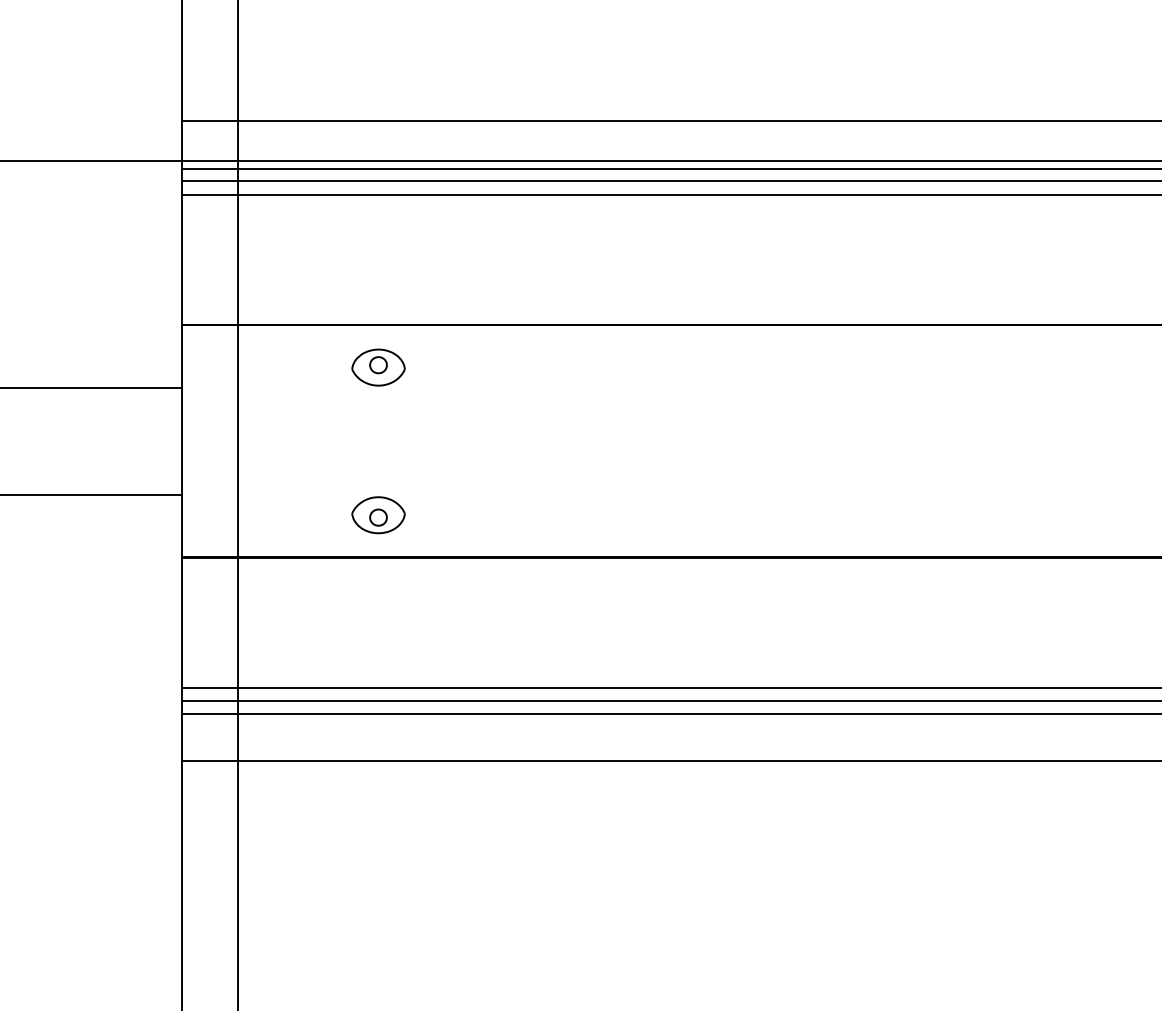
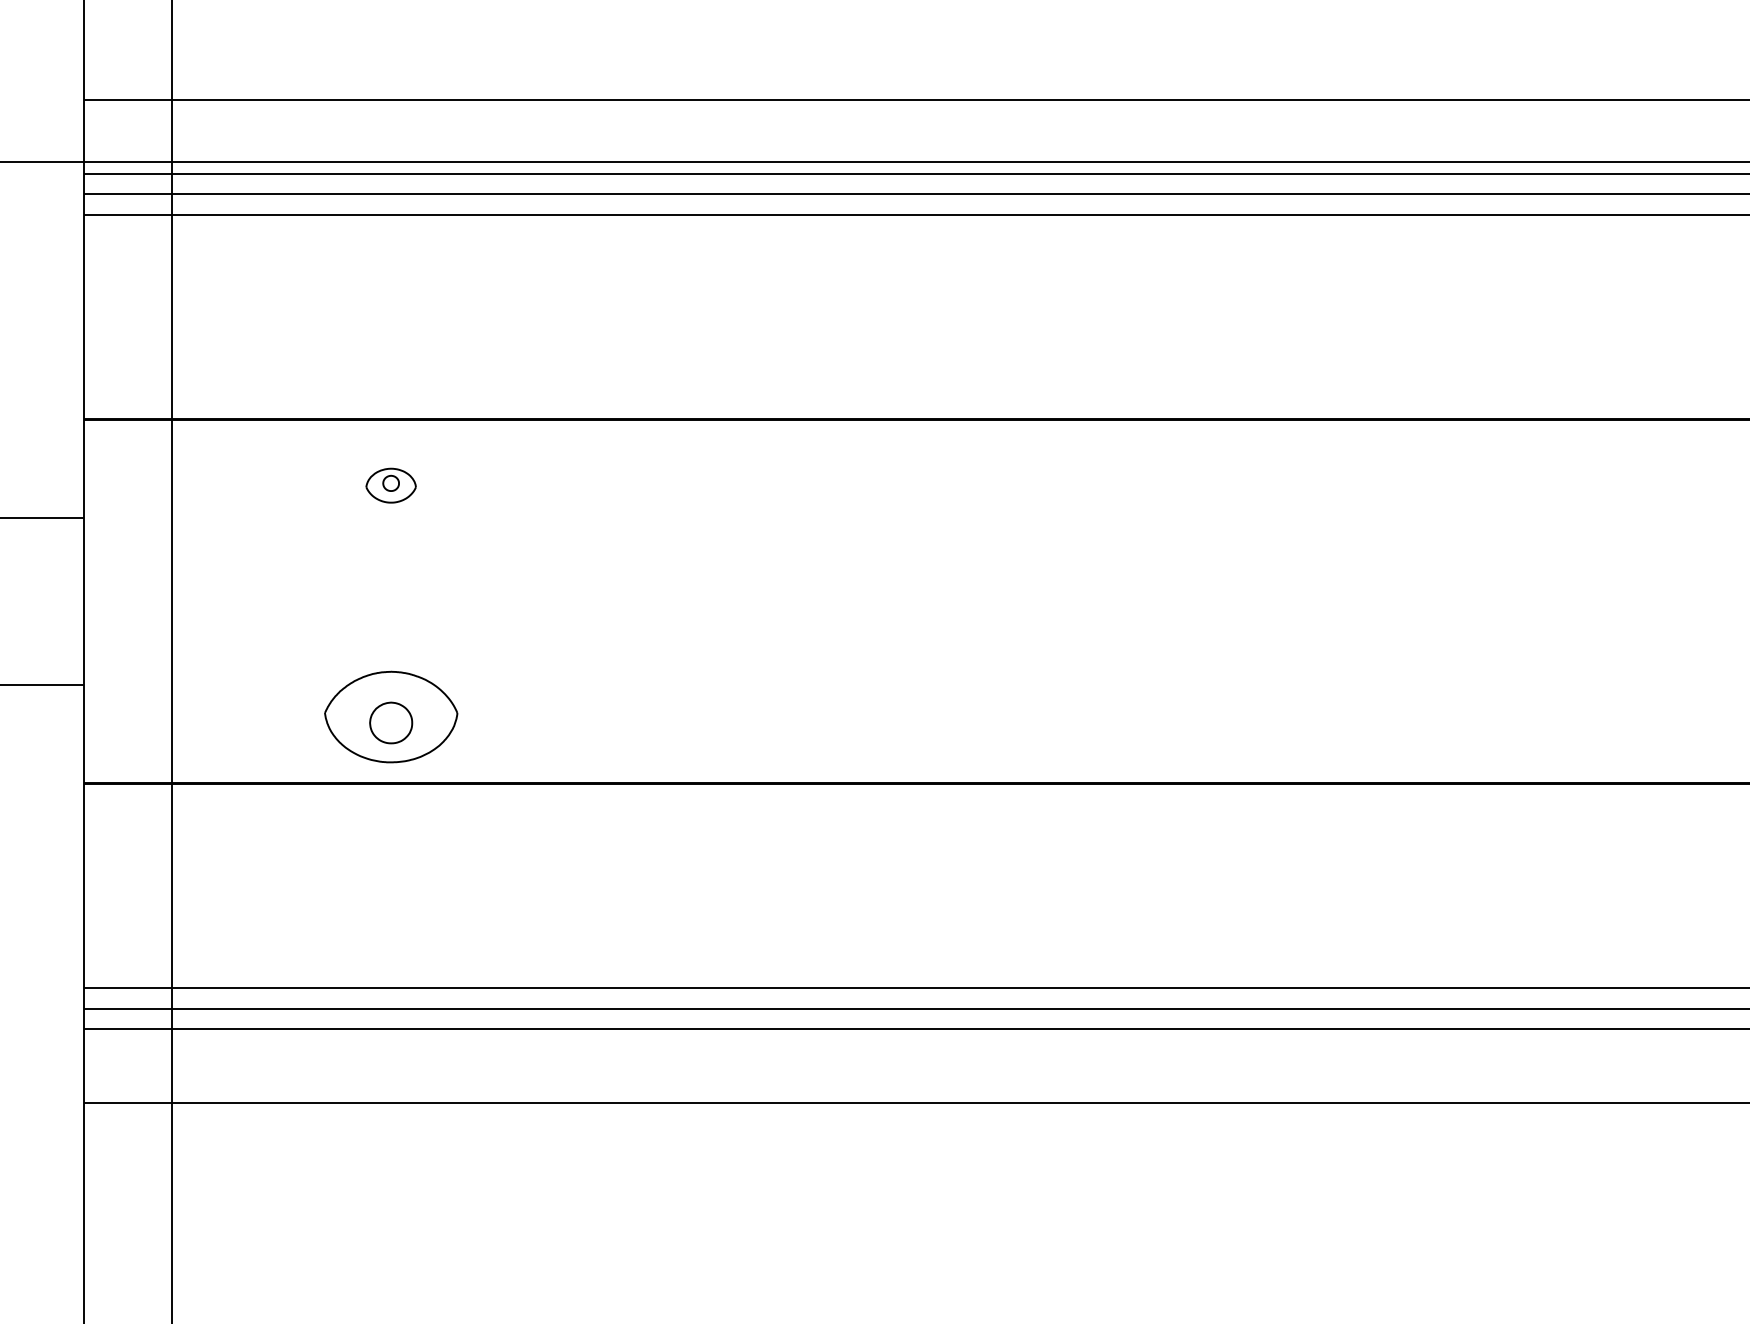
part: (378, 367) -> (391, 485), size x0.6
part: (378, 515) -> (391, 717), size x1.6

